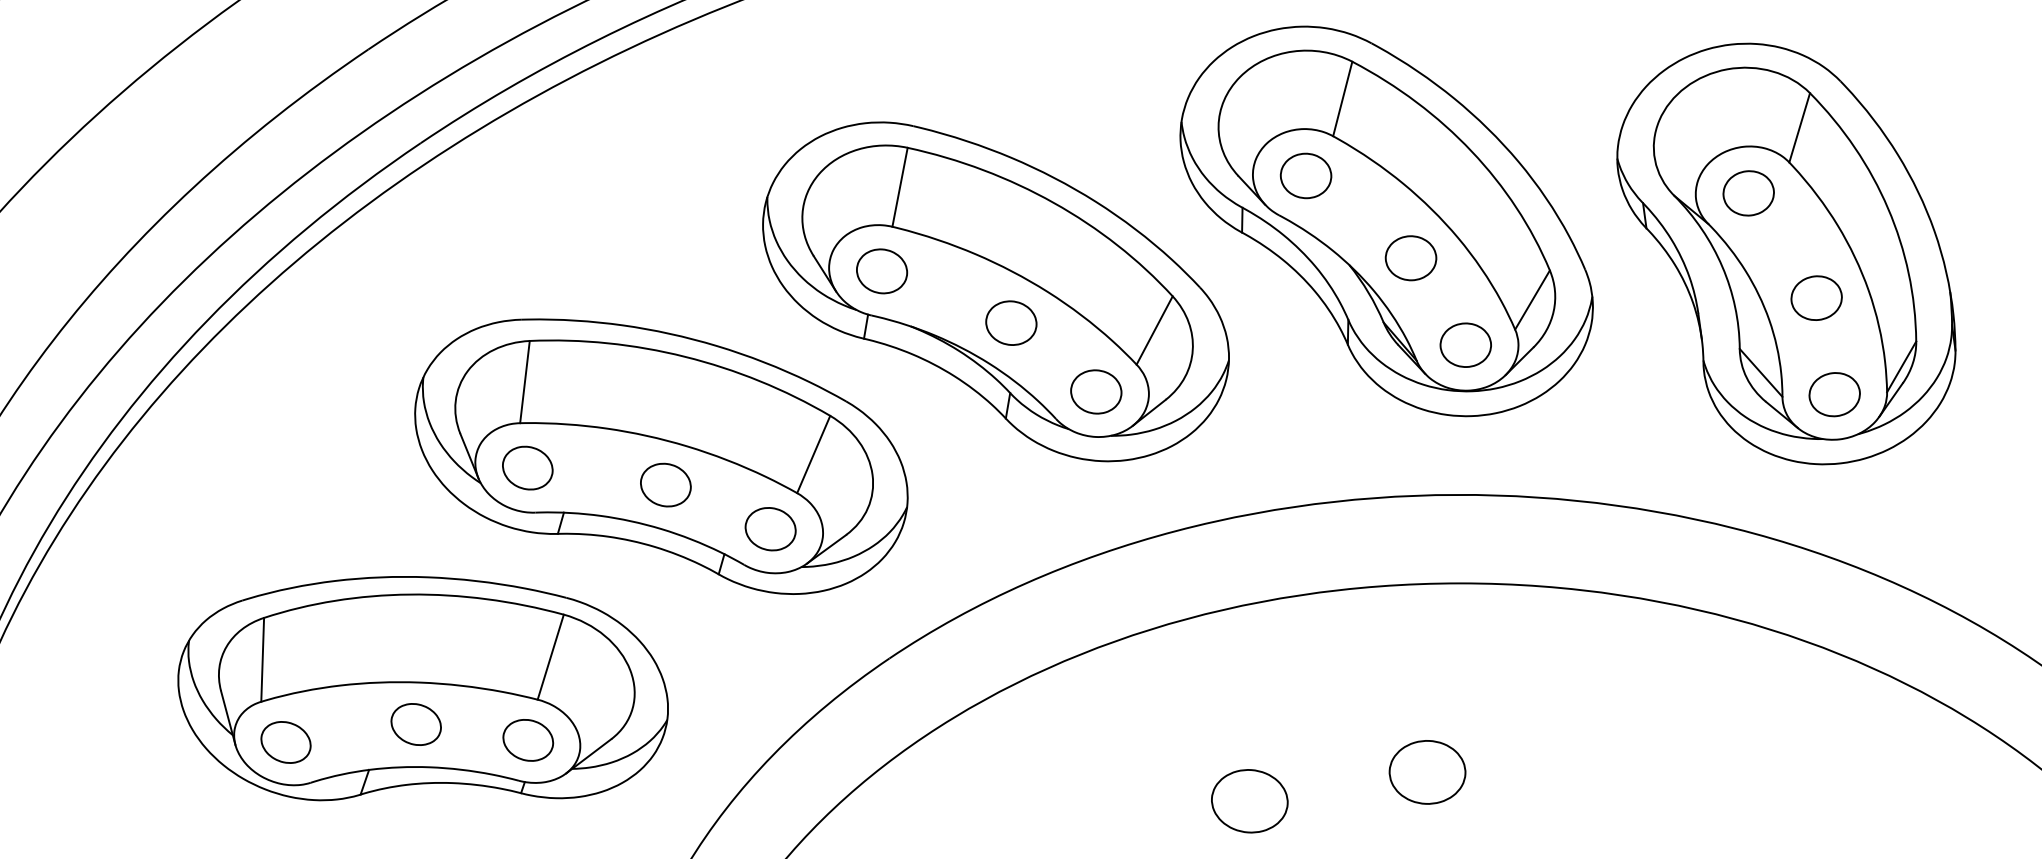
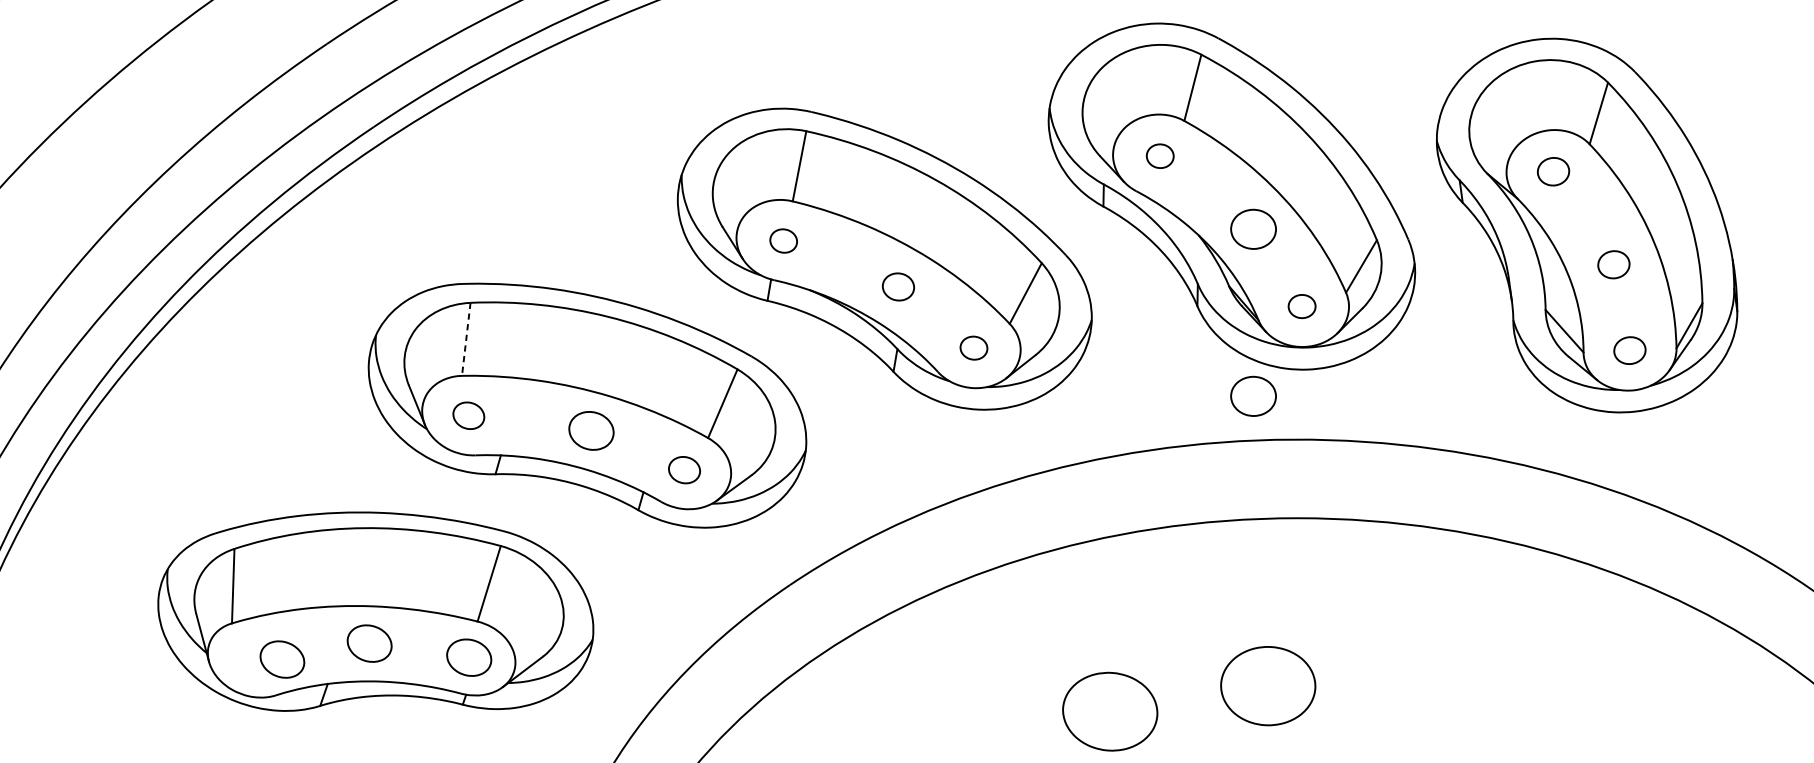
part: (1305, 175) -> (1159, 155), size x0.6
part: (1748, 193) -> (1553, 171), size x0.7
part: (882, 271) -> (783, 241), size x0.6
part: (1816, 297) -> (1613, 264), size x0.7
part: (1011, 322) -> (898, 286), size x0.7
part: (1465, 344) -> (1301, 305), size x0.6
line: (524, 382) -> (465, 339), solid -> dashed
part: (1096, 391) -> (974, 347), size x0.6
part: (1834, 394) -> (1629, 350), size x0.7
part: (1410, 446) -> (1253, 396), added
part: (527, 467) -> (468, 415), size x0.7
part: (770, 529) -> (684, 470), size x0.7
part: (285, 742) -> (281, 659), moved
part: (1427, 772) -> (1268, 686), size x1.4
part: (1249, 801) -> (1110, 712), size x1.4

